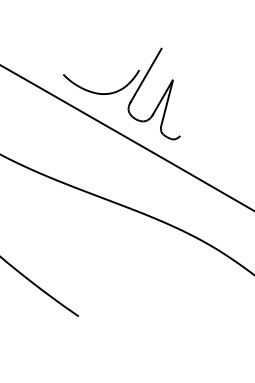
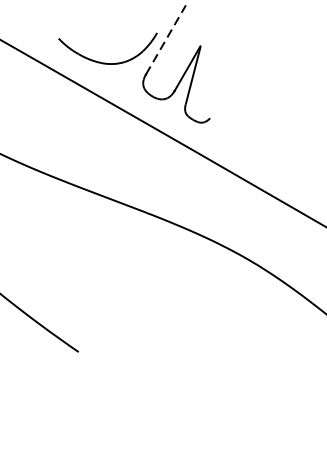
line: (146, 75) -> (166, 39), solid -> dashed

